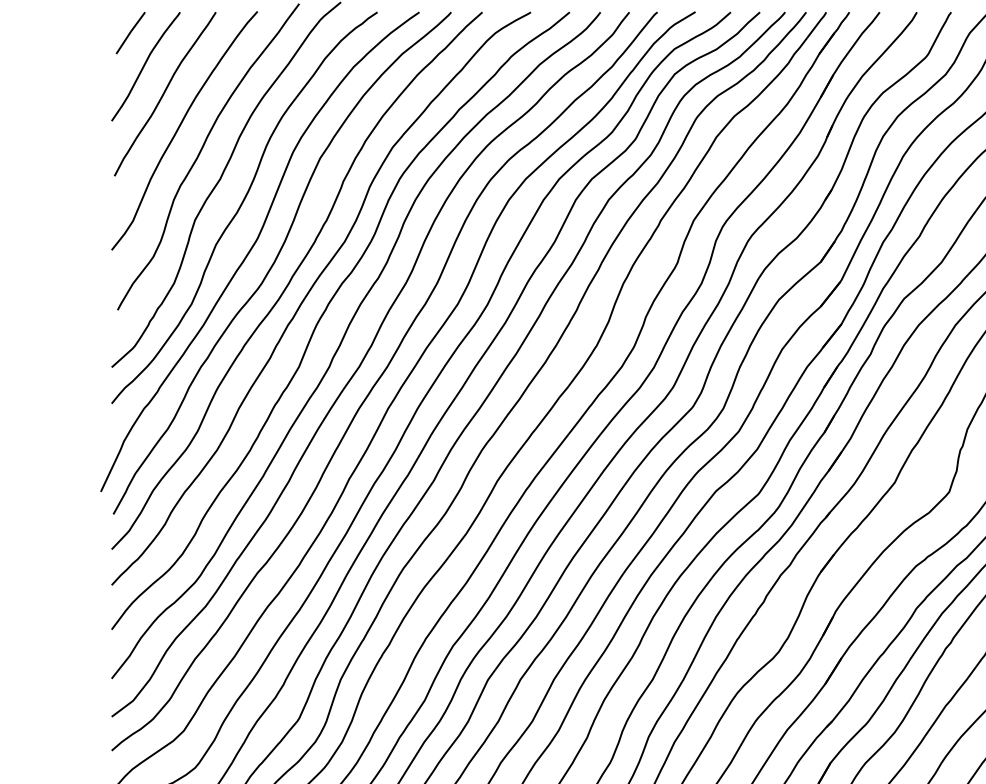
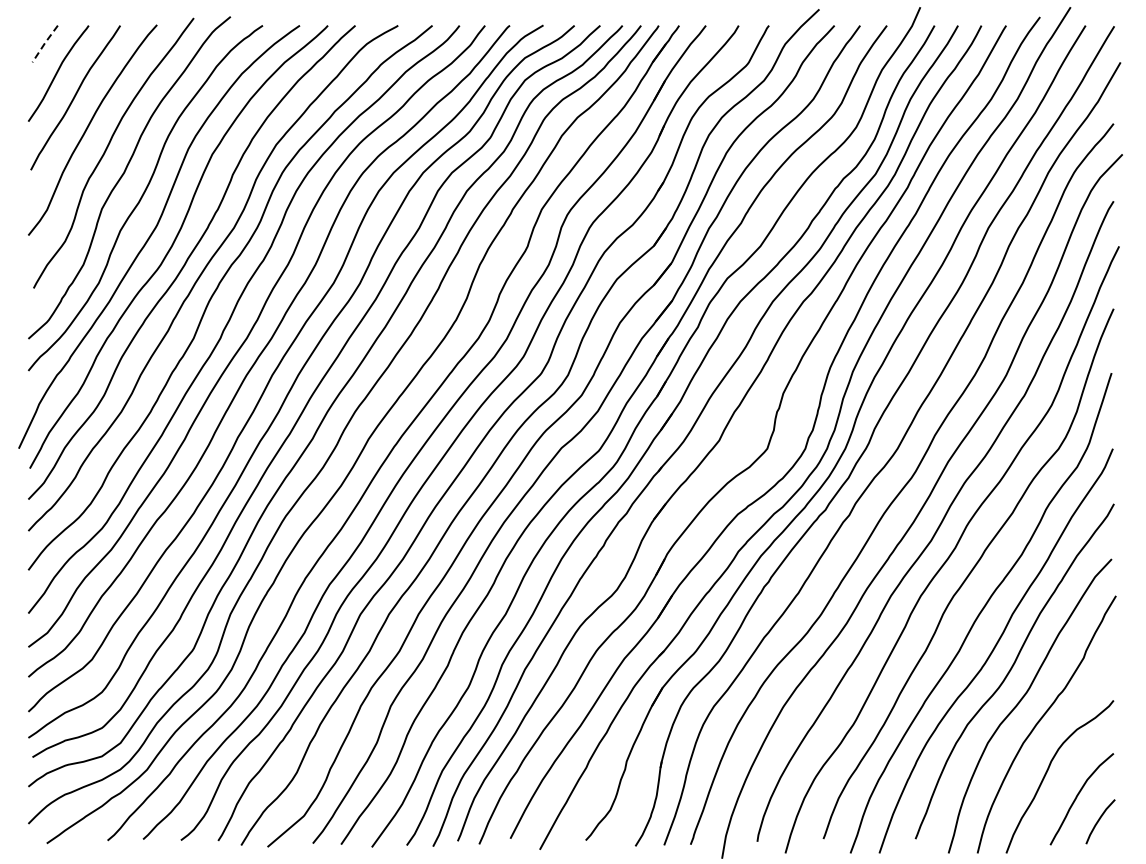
line: (129, 32) -> (44, 43), solid -> dashed

